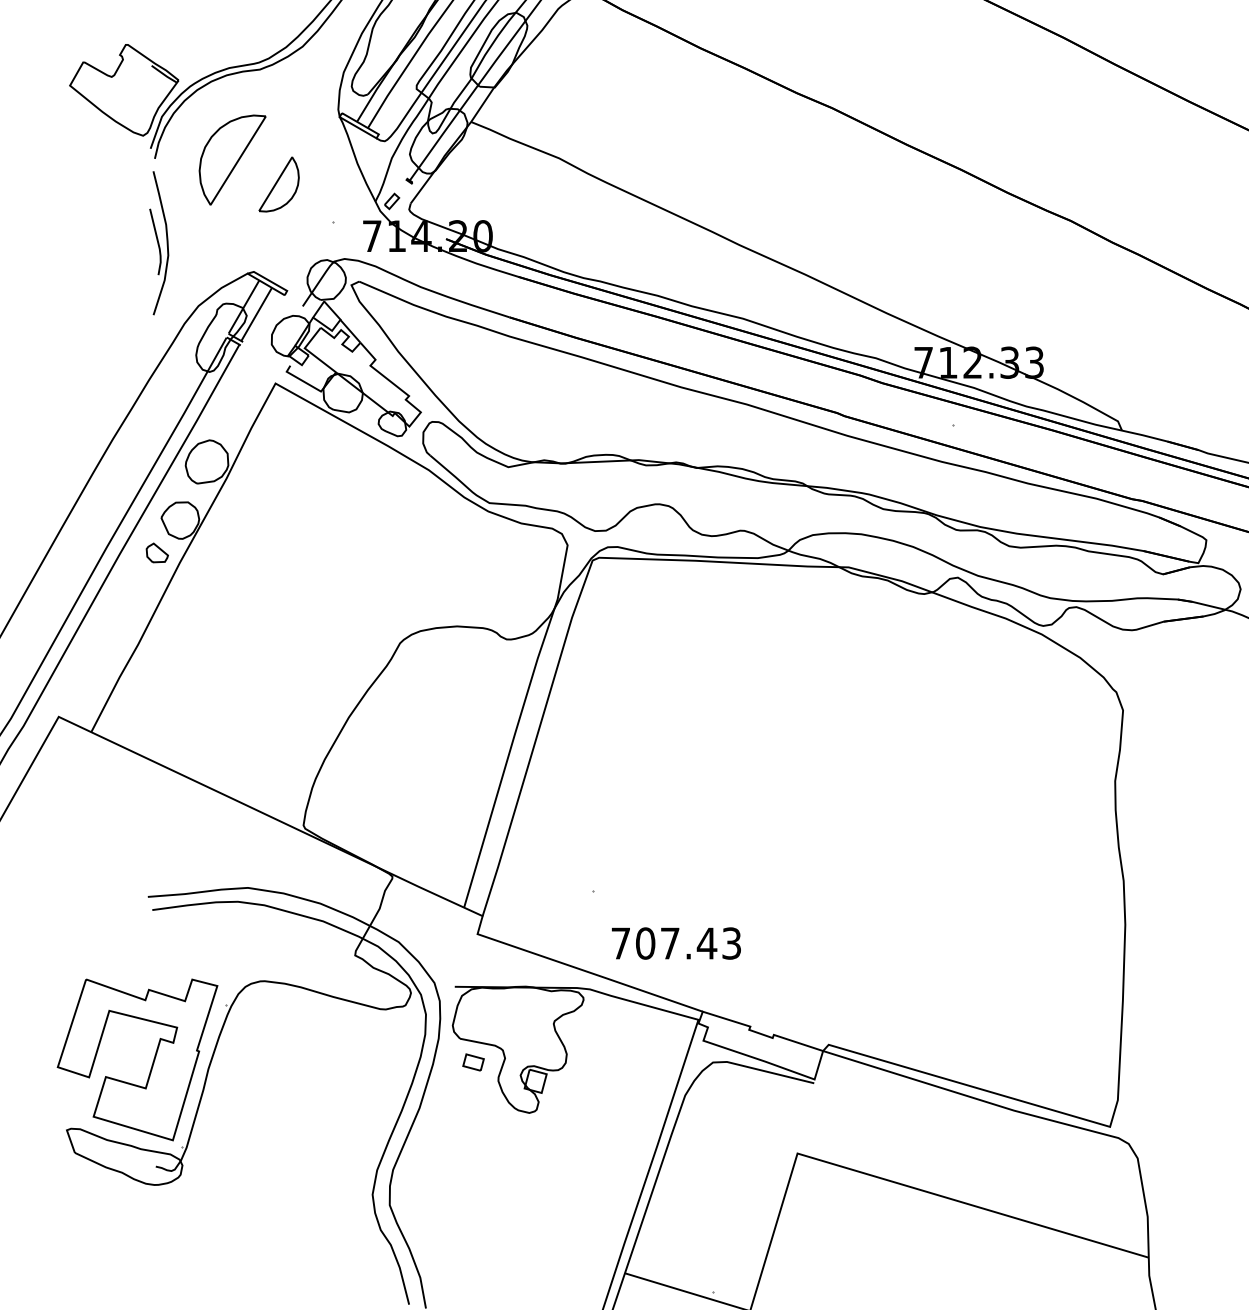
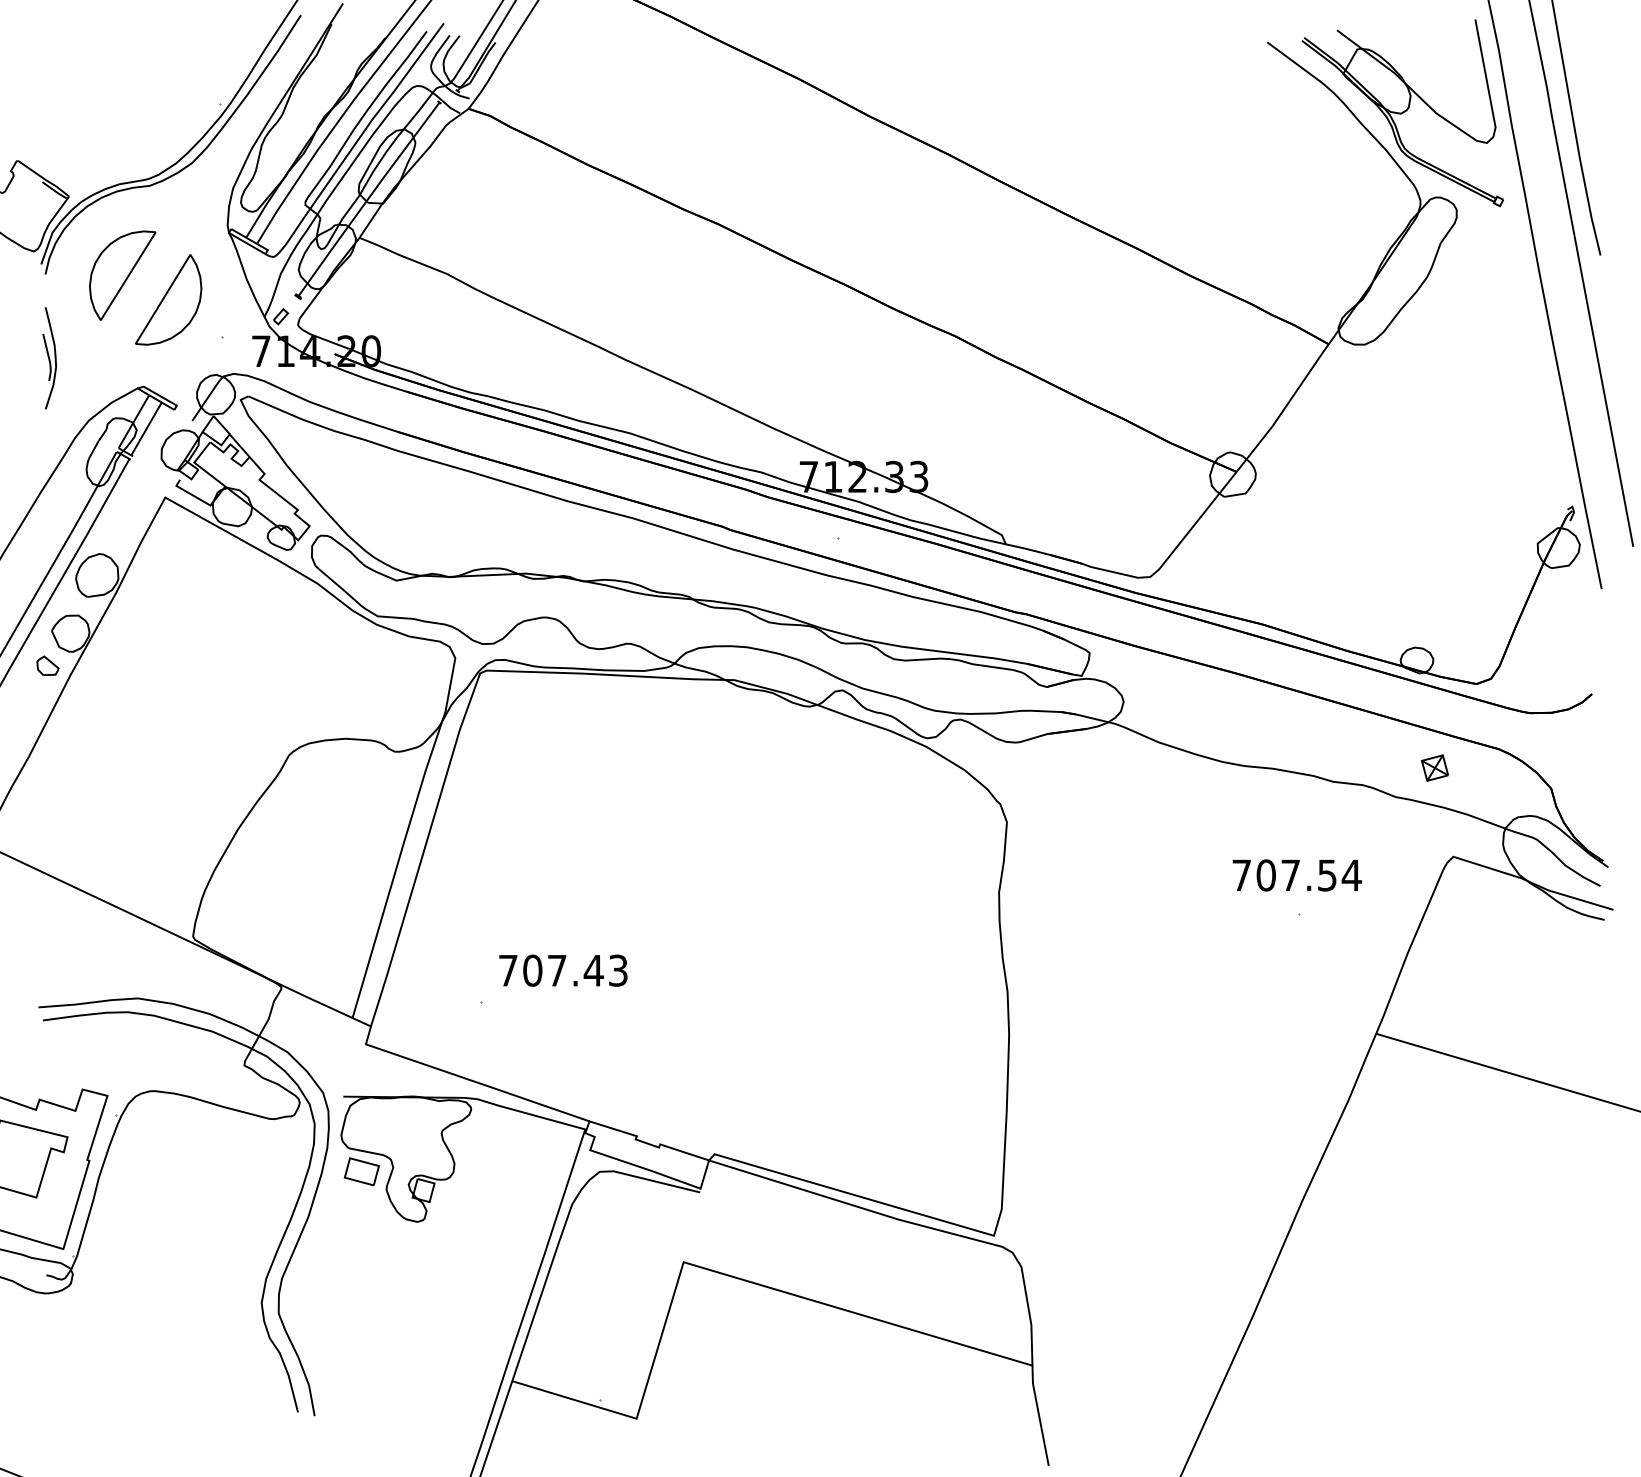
part: (278, 184) -> (168, 299), size x1.67
part: (158, 243) -> (49, 358), size x0.71
text: (676, 943) -> (563, 970), moved
part: (473, 1062) -> (361, 1171), size x1.67

